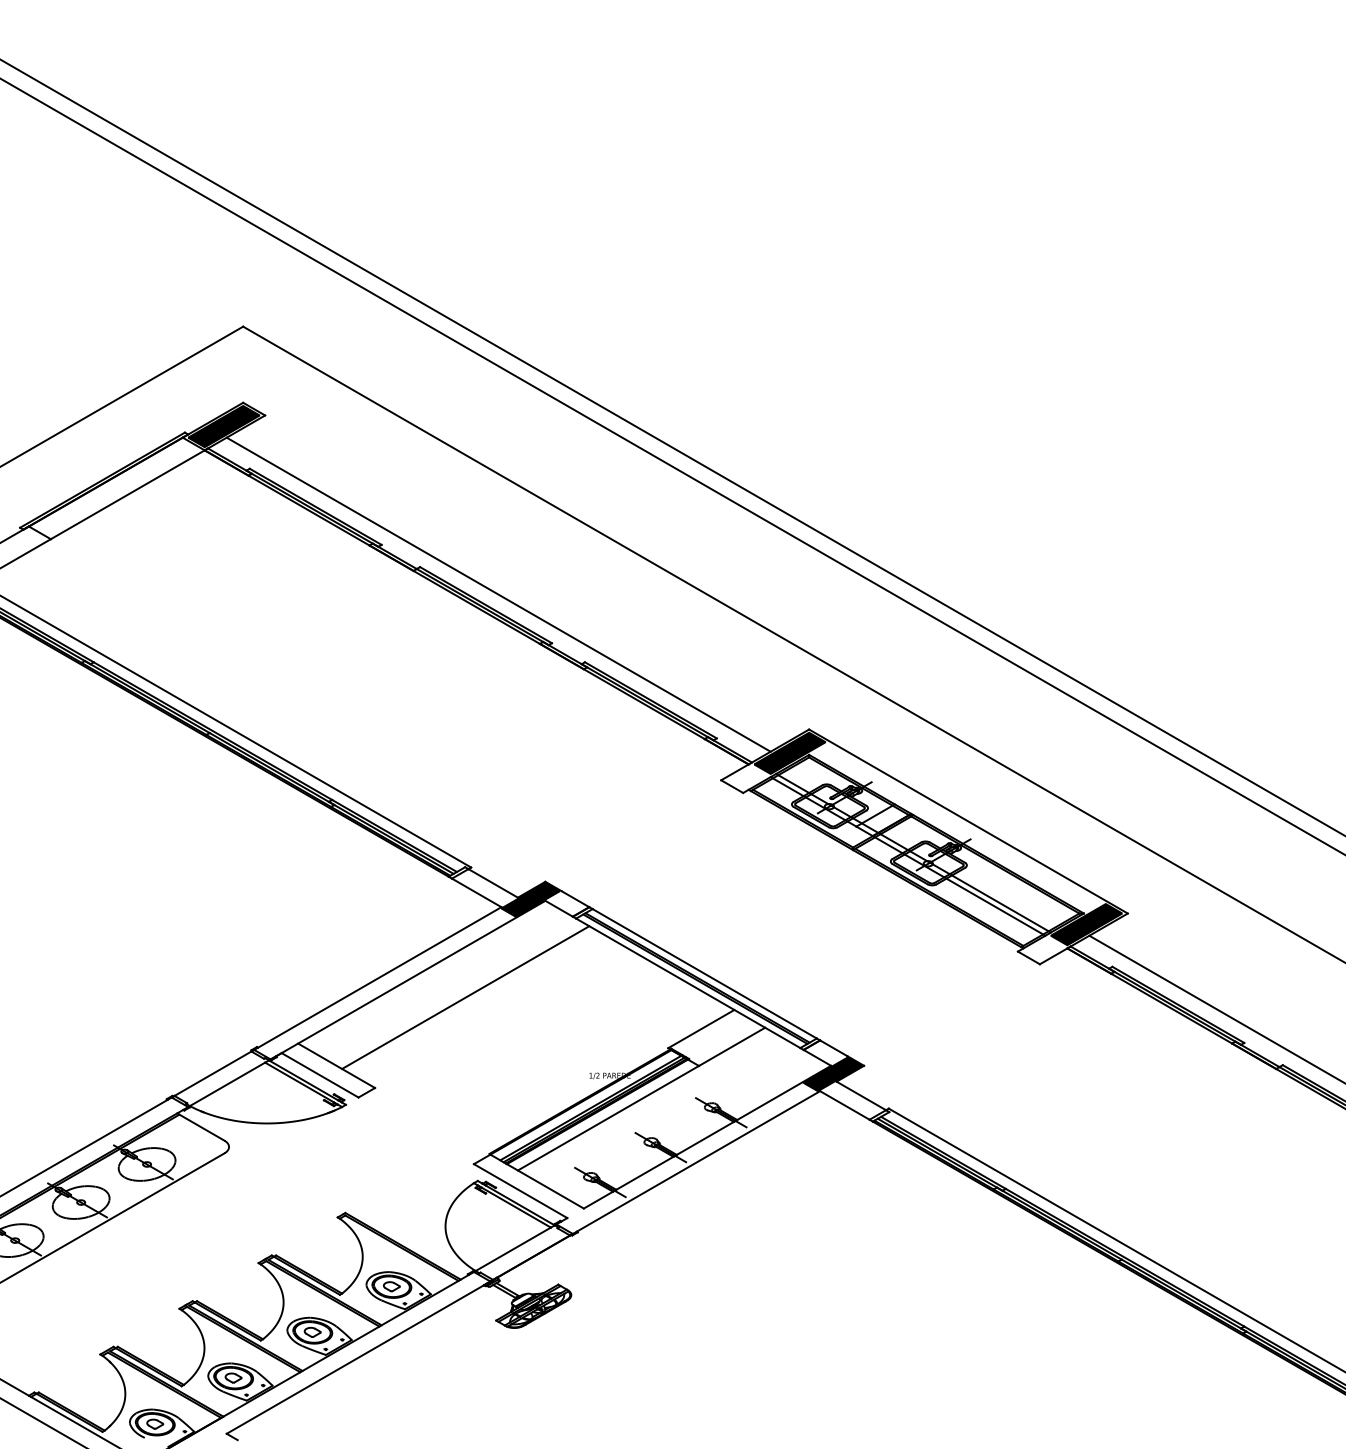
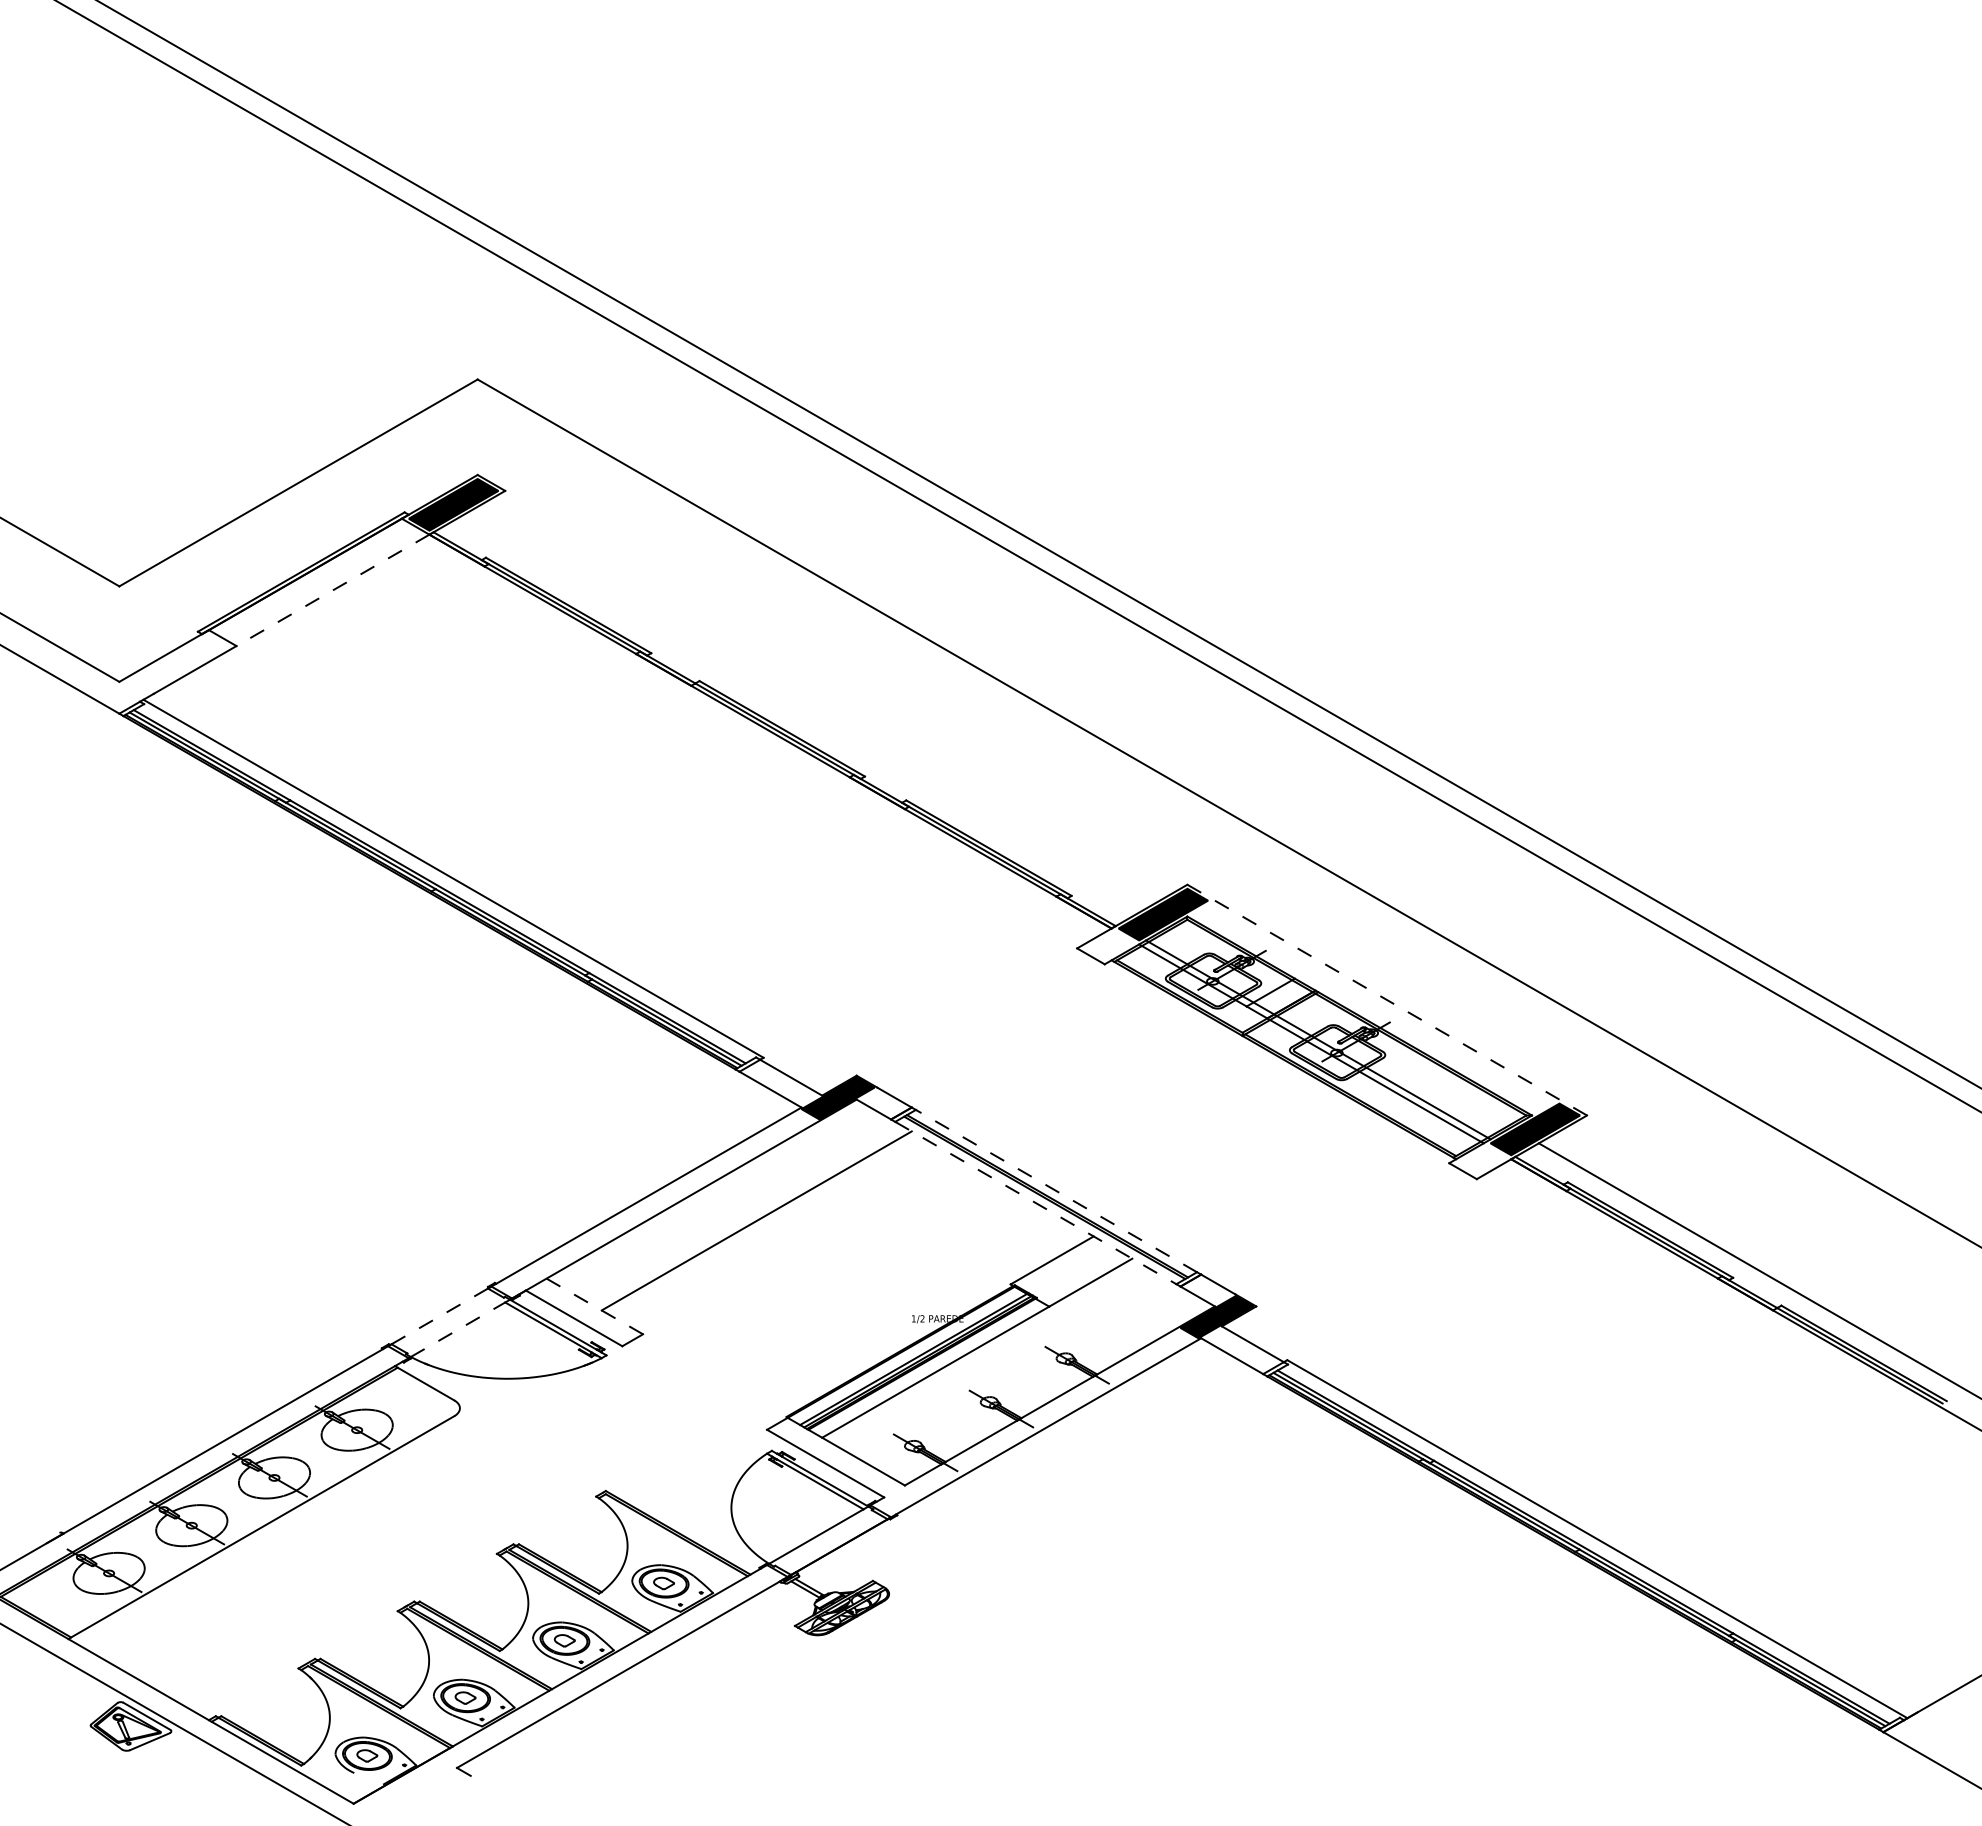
line: (127, 494) -> (332, 590), solid -> dashed
line: (499, 594) -> (798, 715), removed
line: (968, 821) -> (1387, 1000), solid -> dashed
line: (704, 973) -> (1056, 1190), solid -> dashed
line: (688, 983) -> (1036, 1203), solid -> dashed
line: (336, 1065) -> (594, 1306), solid -> dashed
line: (212, 1073) -> (439, 1316), solid -> dashed
line: (227, 1084) -> (458, 1329), solid -> dashed

